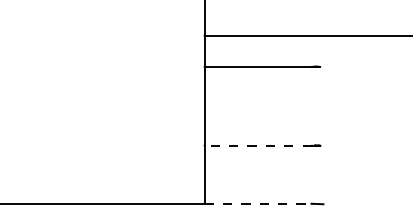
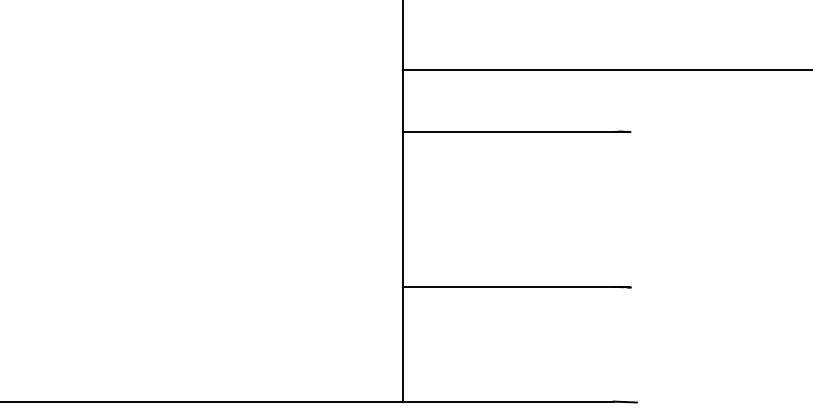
line: (258, 145) -> (508, 286), dashed -> solid
line: (258, 203) -> (508, 401), dashed -> solid

